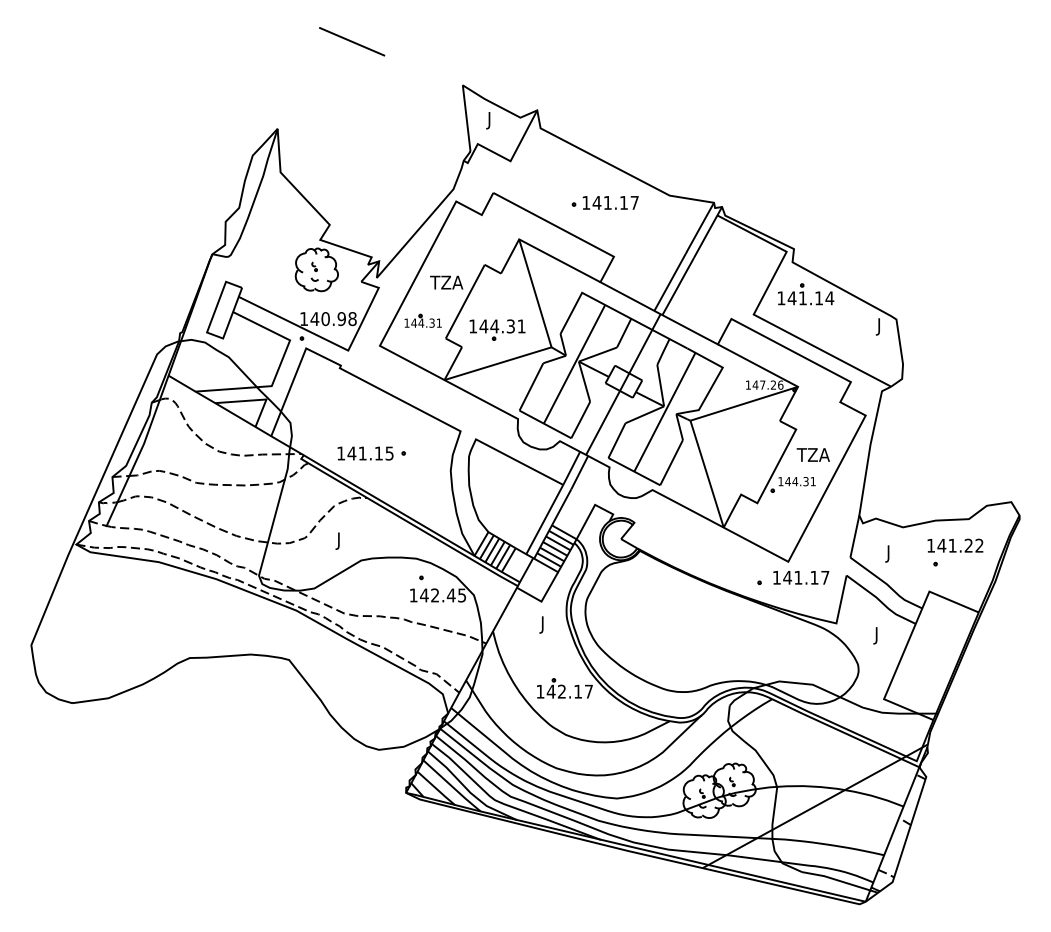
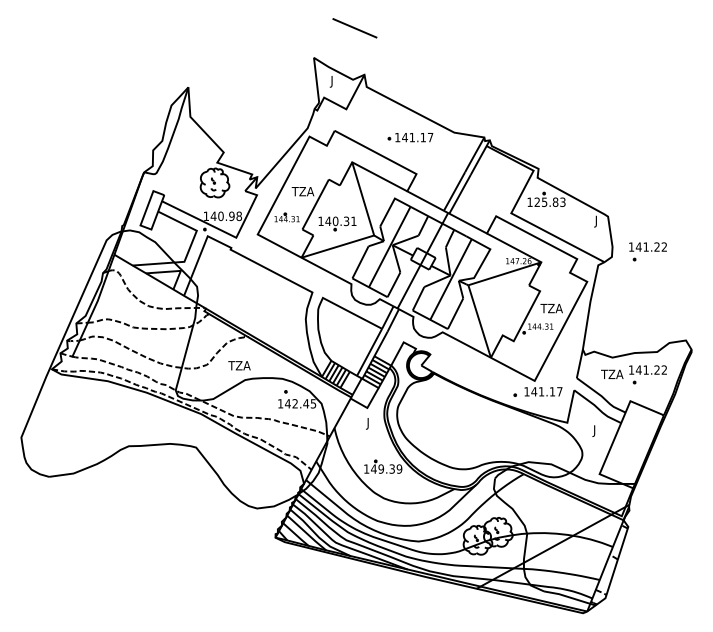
line: (351, 42) -> (354, 28), moved
text: (810, 298) -> (549, 202), 141.14 -> 125.83
text: (494, 326) -> (335, 221), 144.31 -> 140.31
part: (954, 370) -> (647, 251), added
part: (372, 453) -> (252, 307), removed
text: (351, 540) -> (238, 366), J -> TZA
text: (901, 553) -> (611, 375), J -> TZA
text: (575, 690) -> (390, 468), 142.17 -> 149.39

